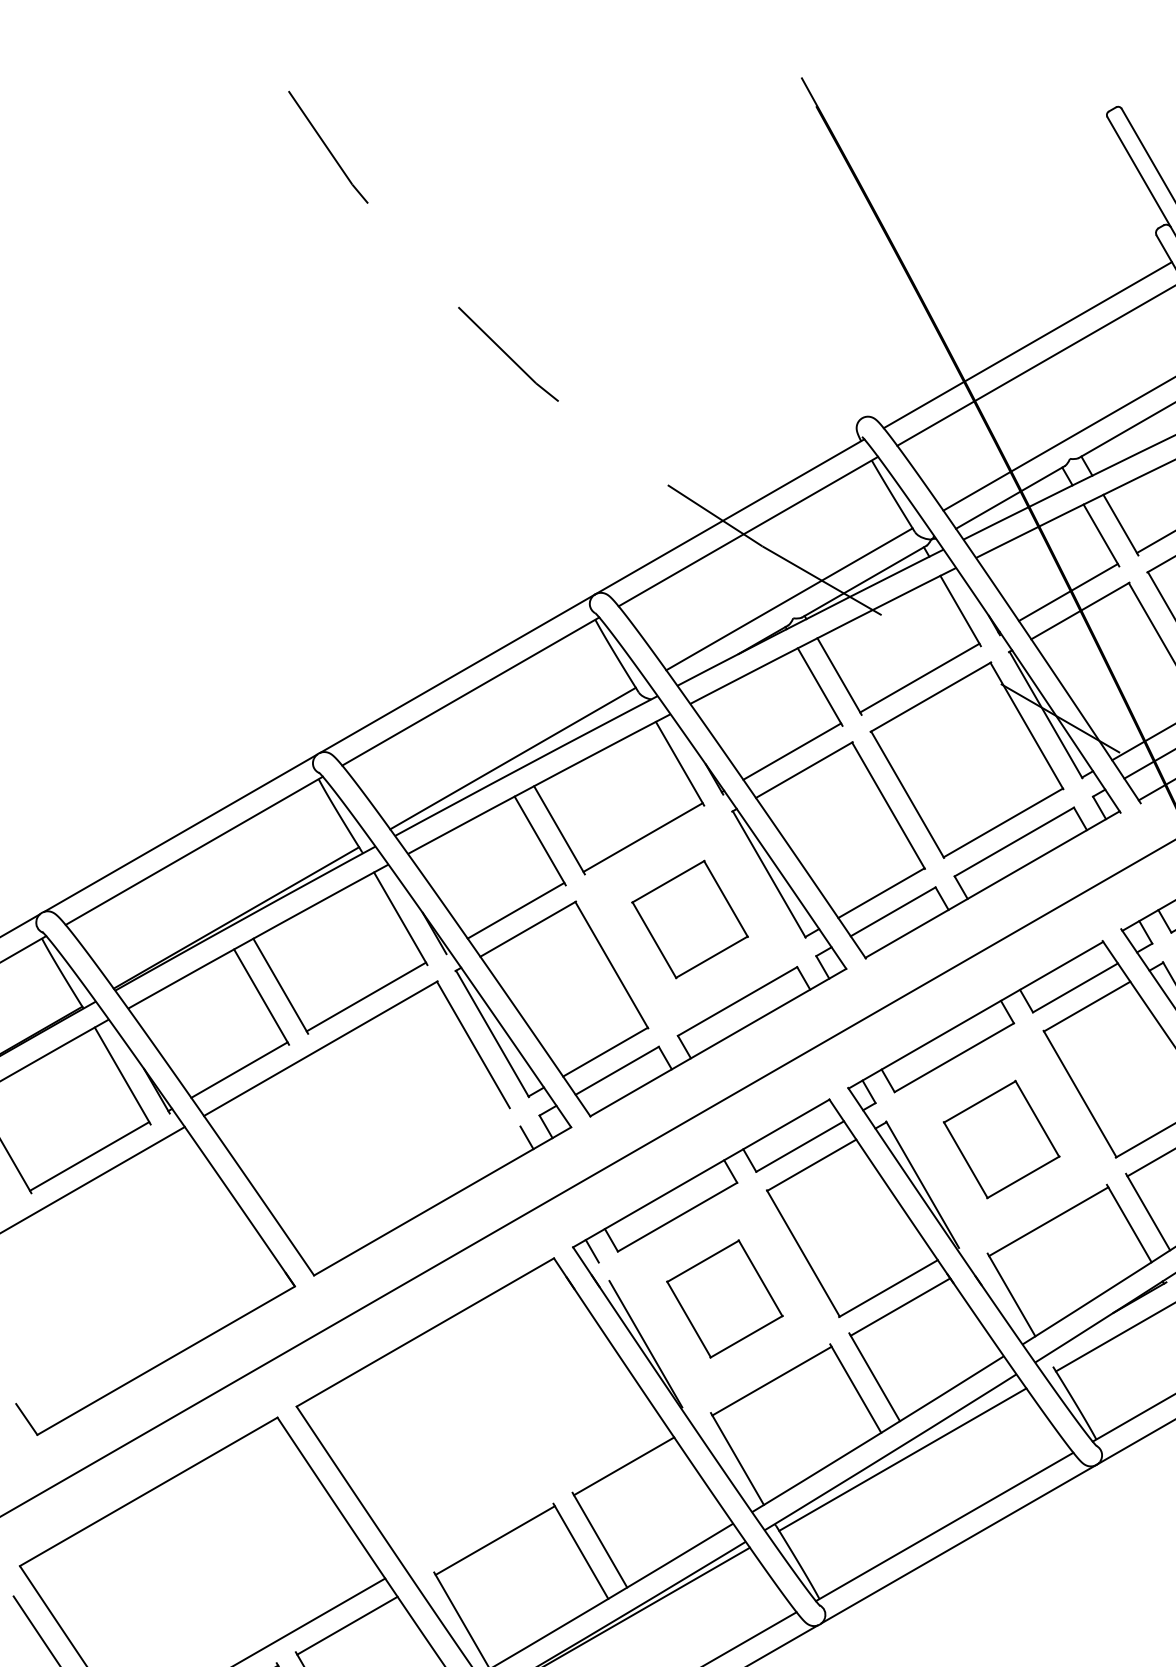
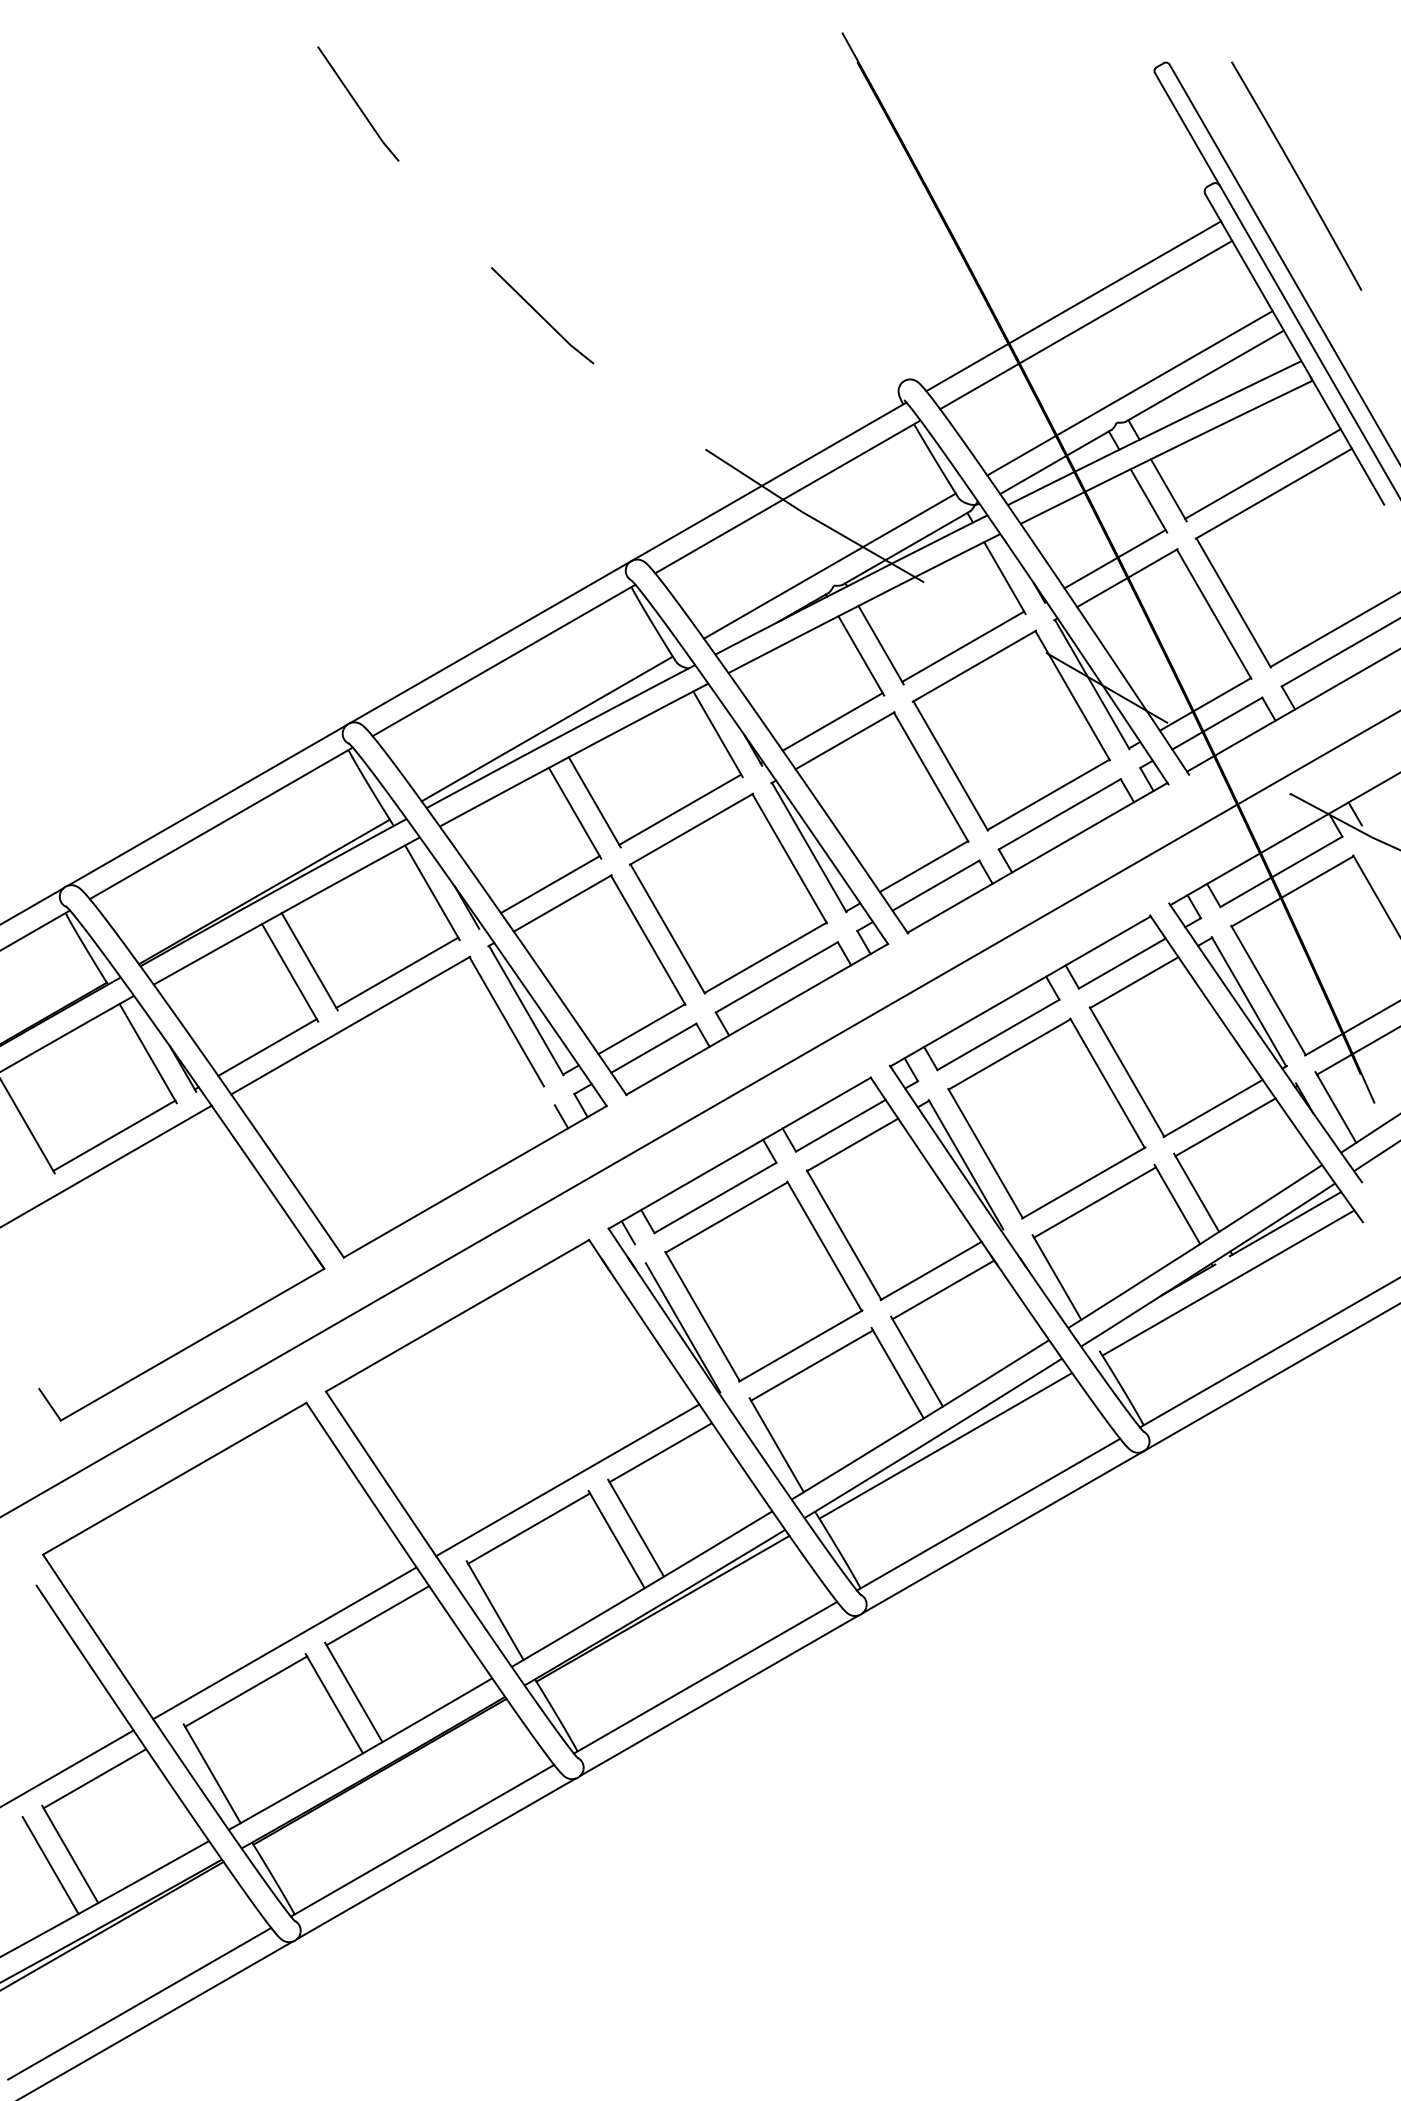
part: (689, 919) -> (727, 893), size x1.67
part: (1001, 1139) -> (1046, 1118), size x1.67
part: (724, 1298) -> (763, 1281), size x1.67
line: (532, 1493) -> (567, 1480), added

